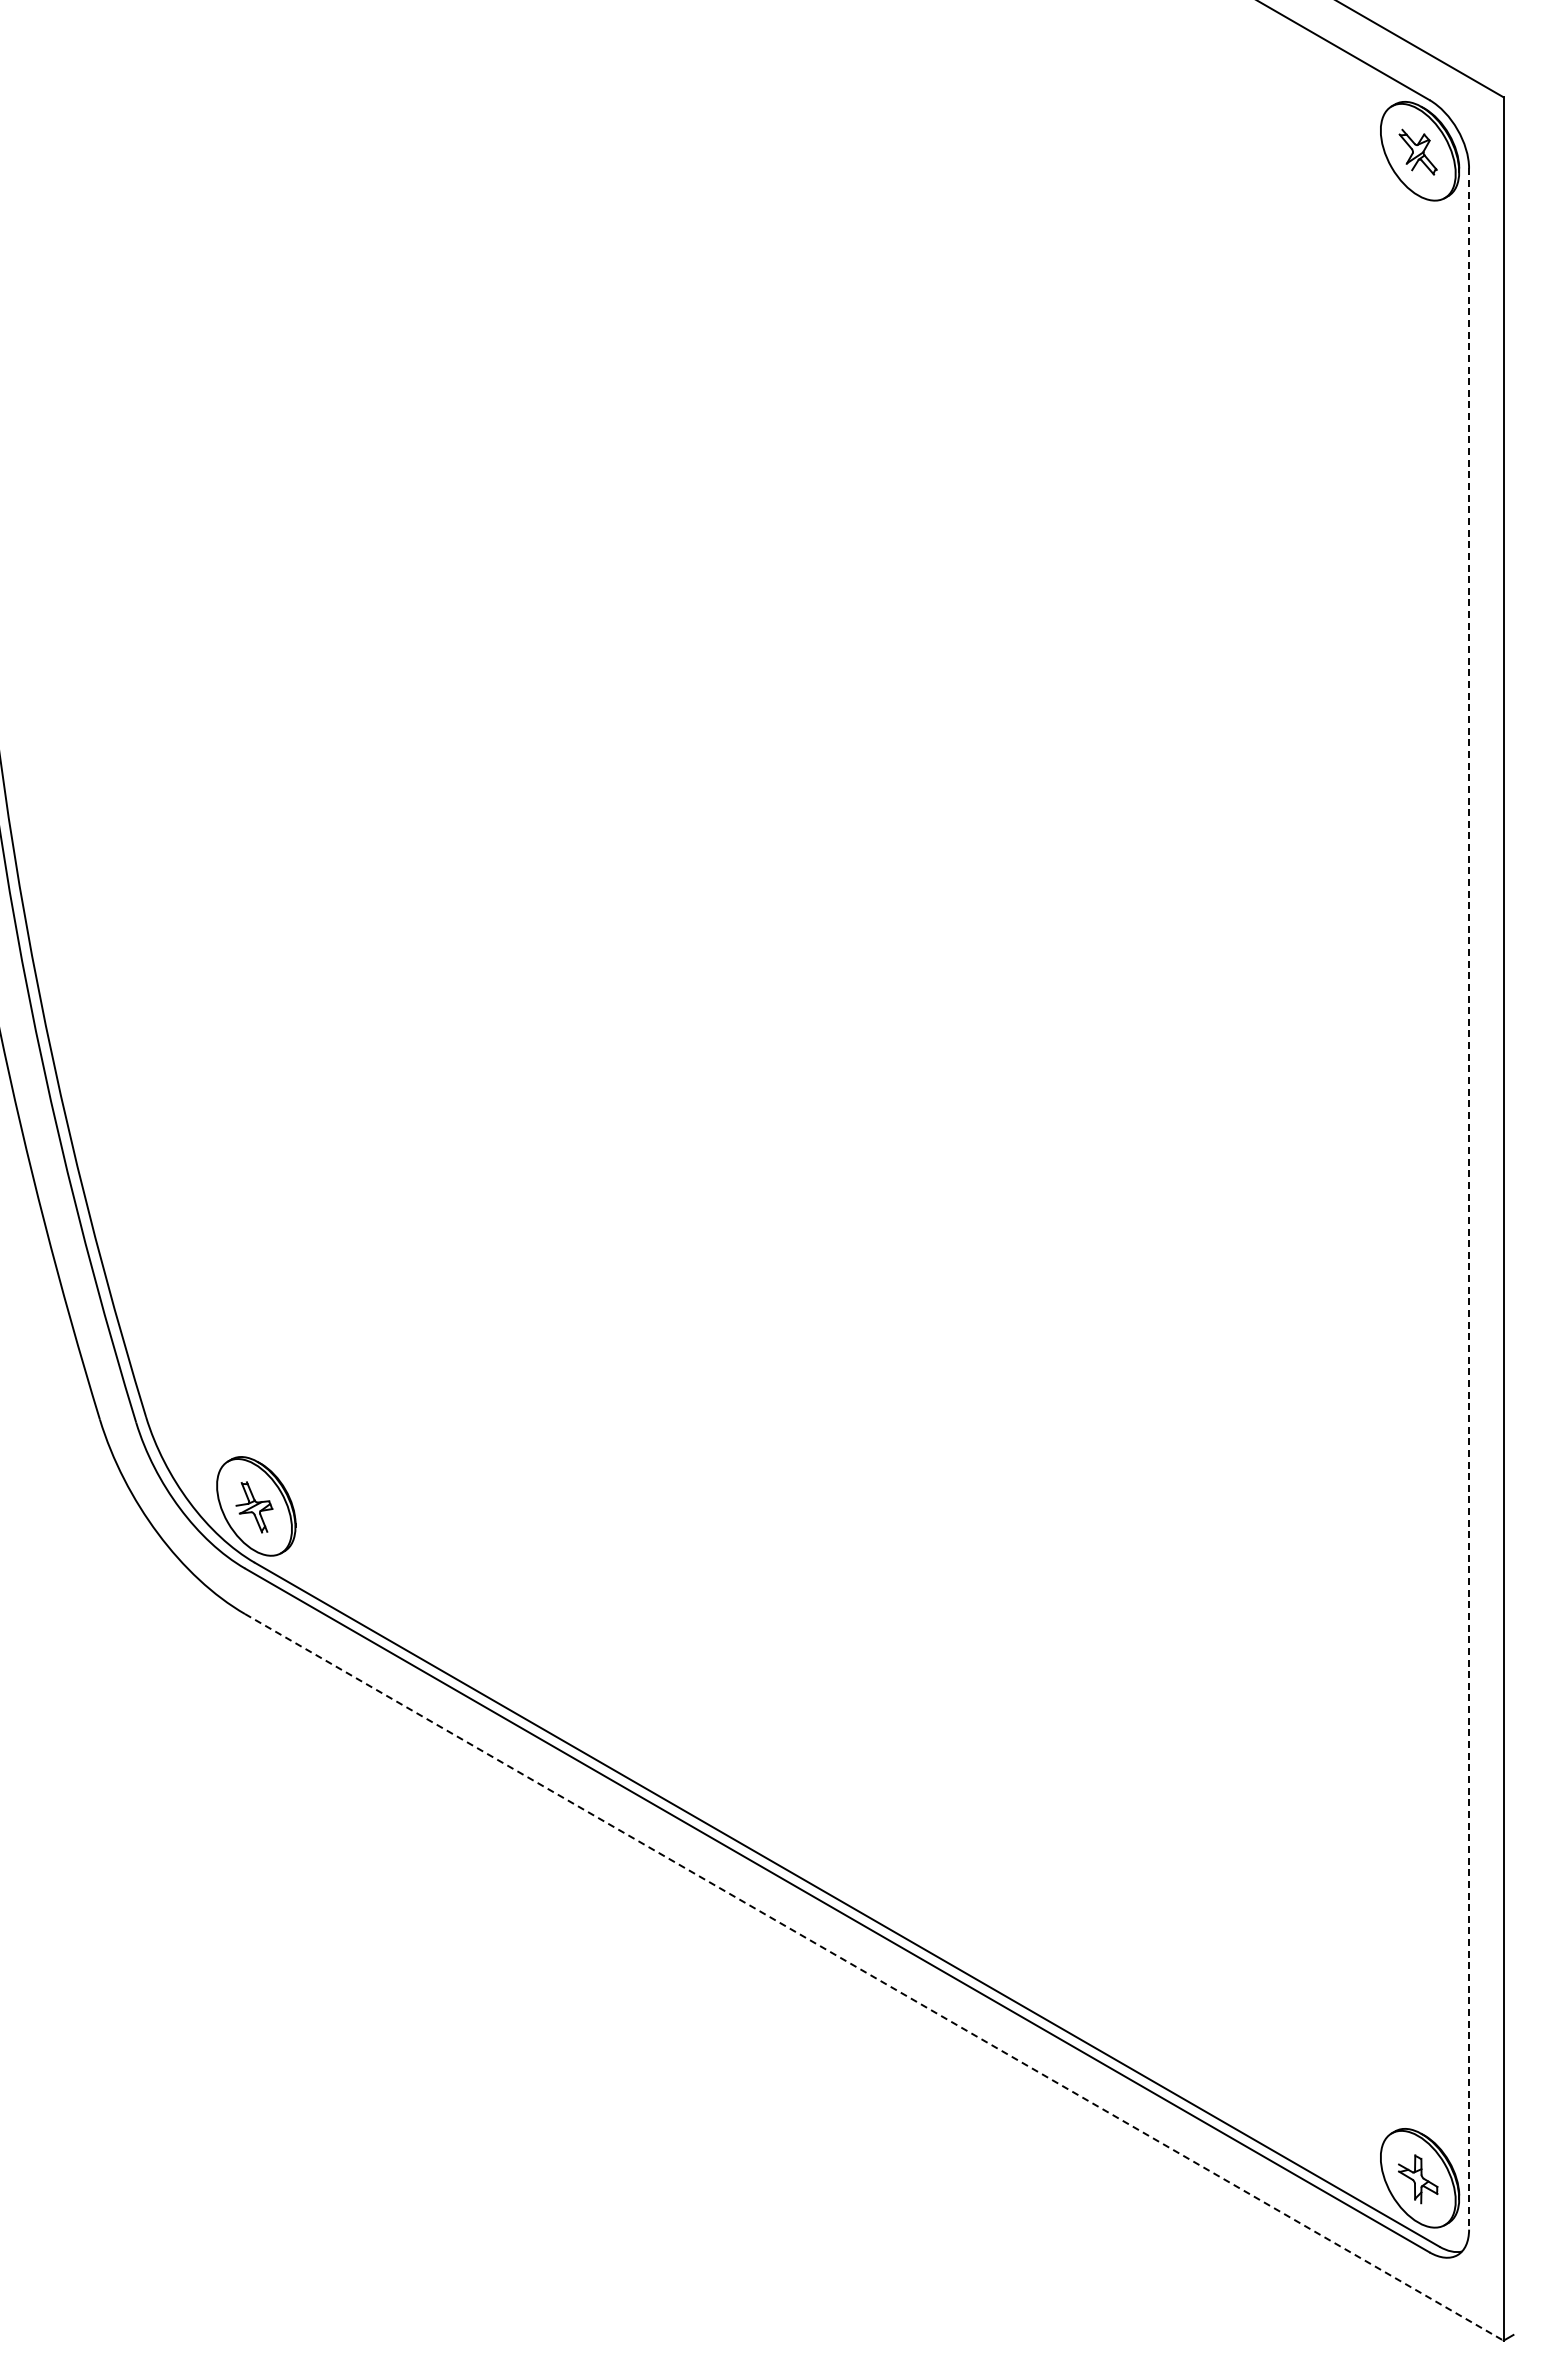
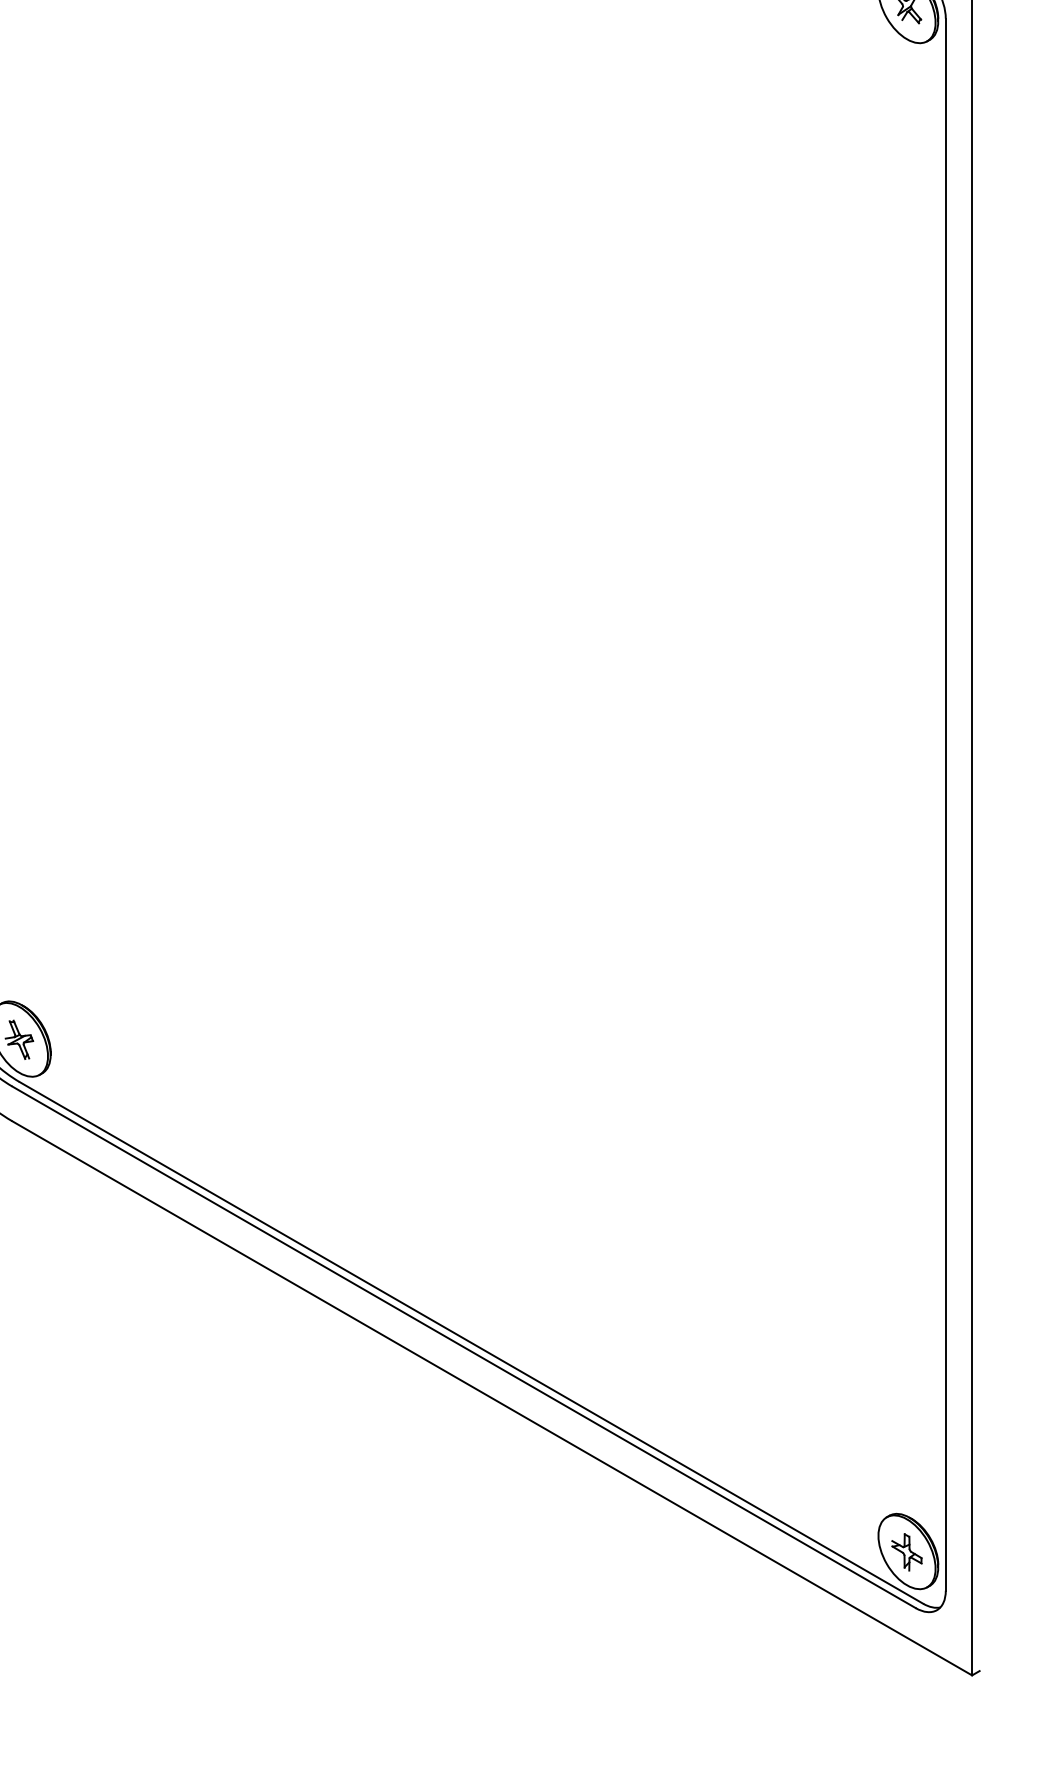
line: (1469, 1199) -> (946, 805), dashed -> solid
line: (874, 1977) -> (492, 1398), dashed -> solid

